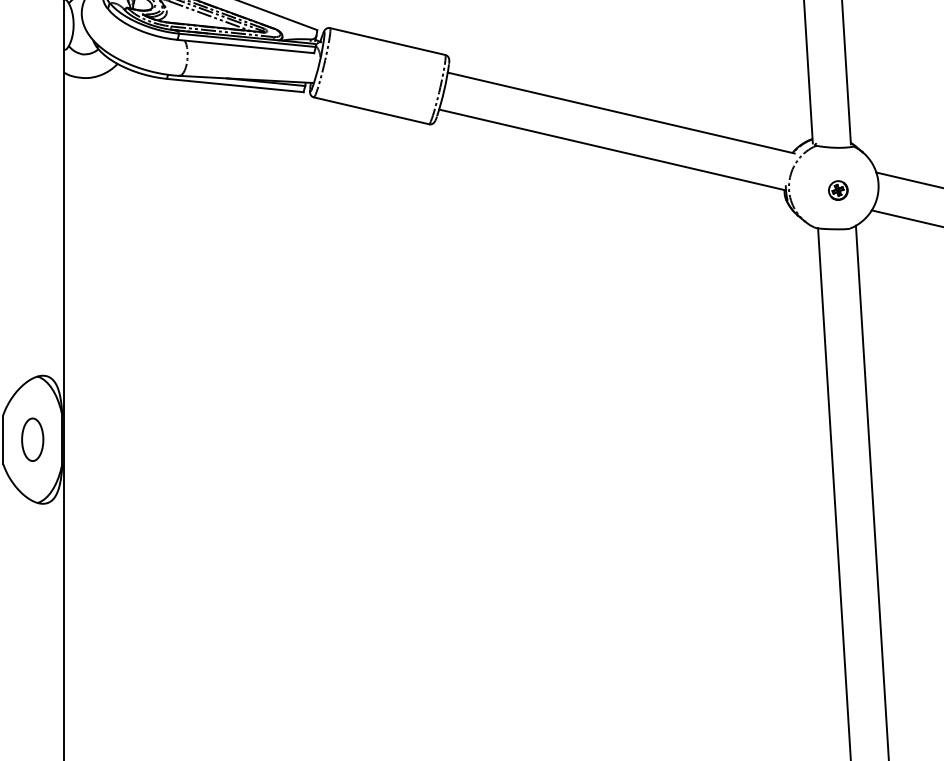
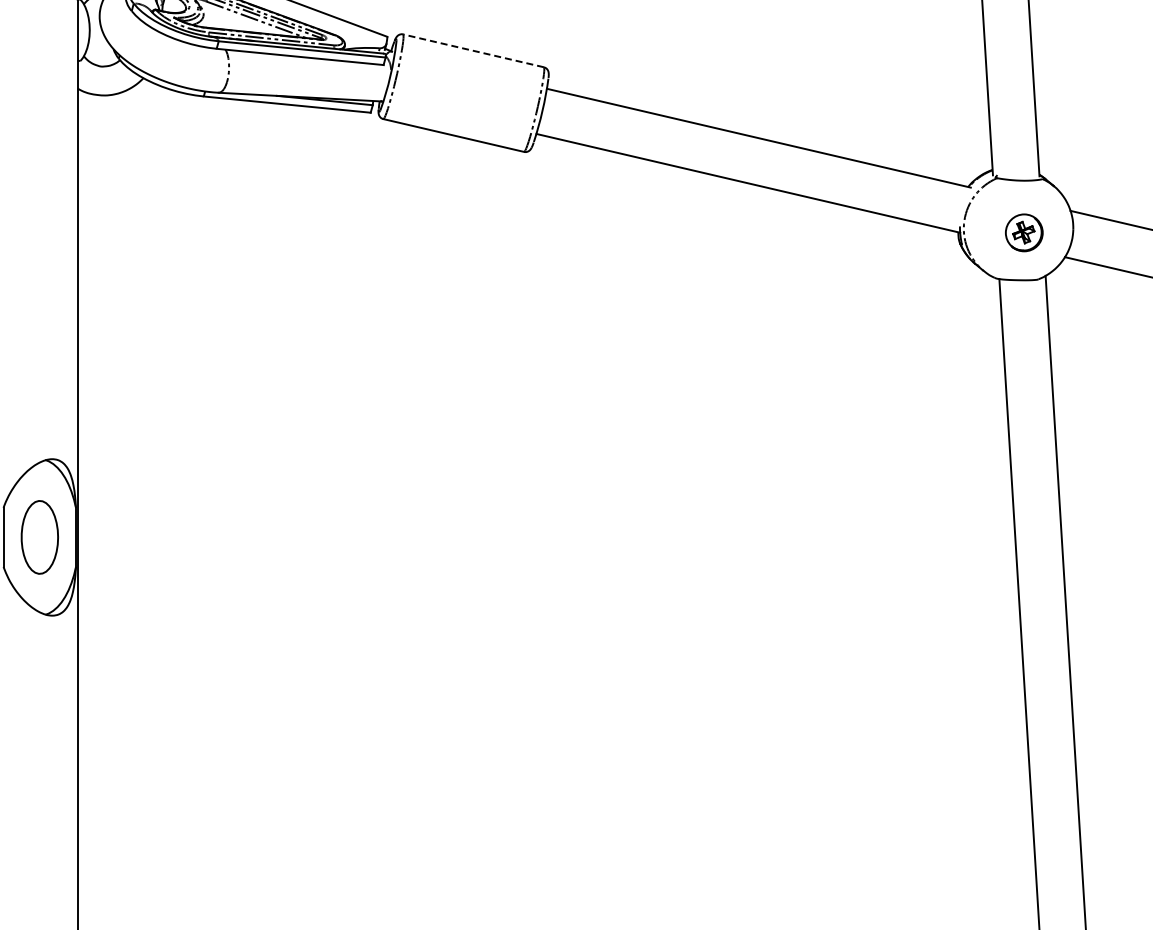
line: (387, 41) -> (473, 50), solid -> dashed
part: (837, 190) -> (1023, 232), size x1.6
part: (32, 439) -> (39, 537), size x1.4

